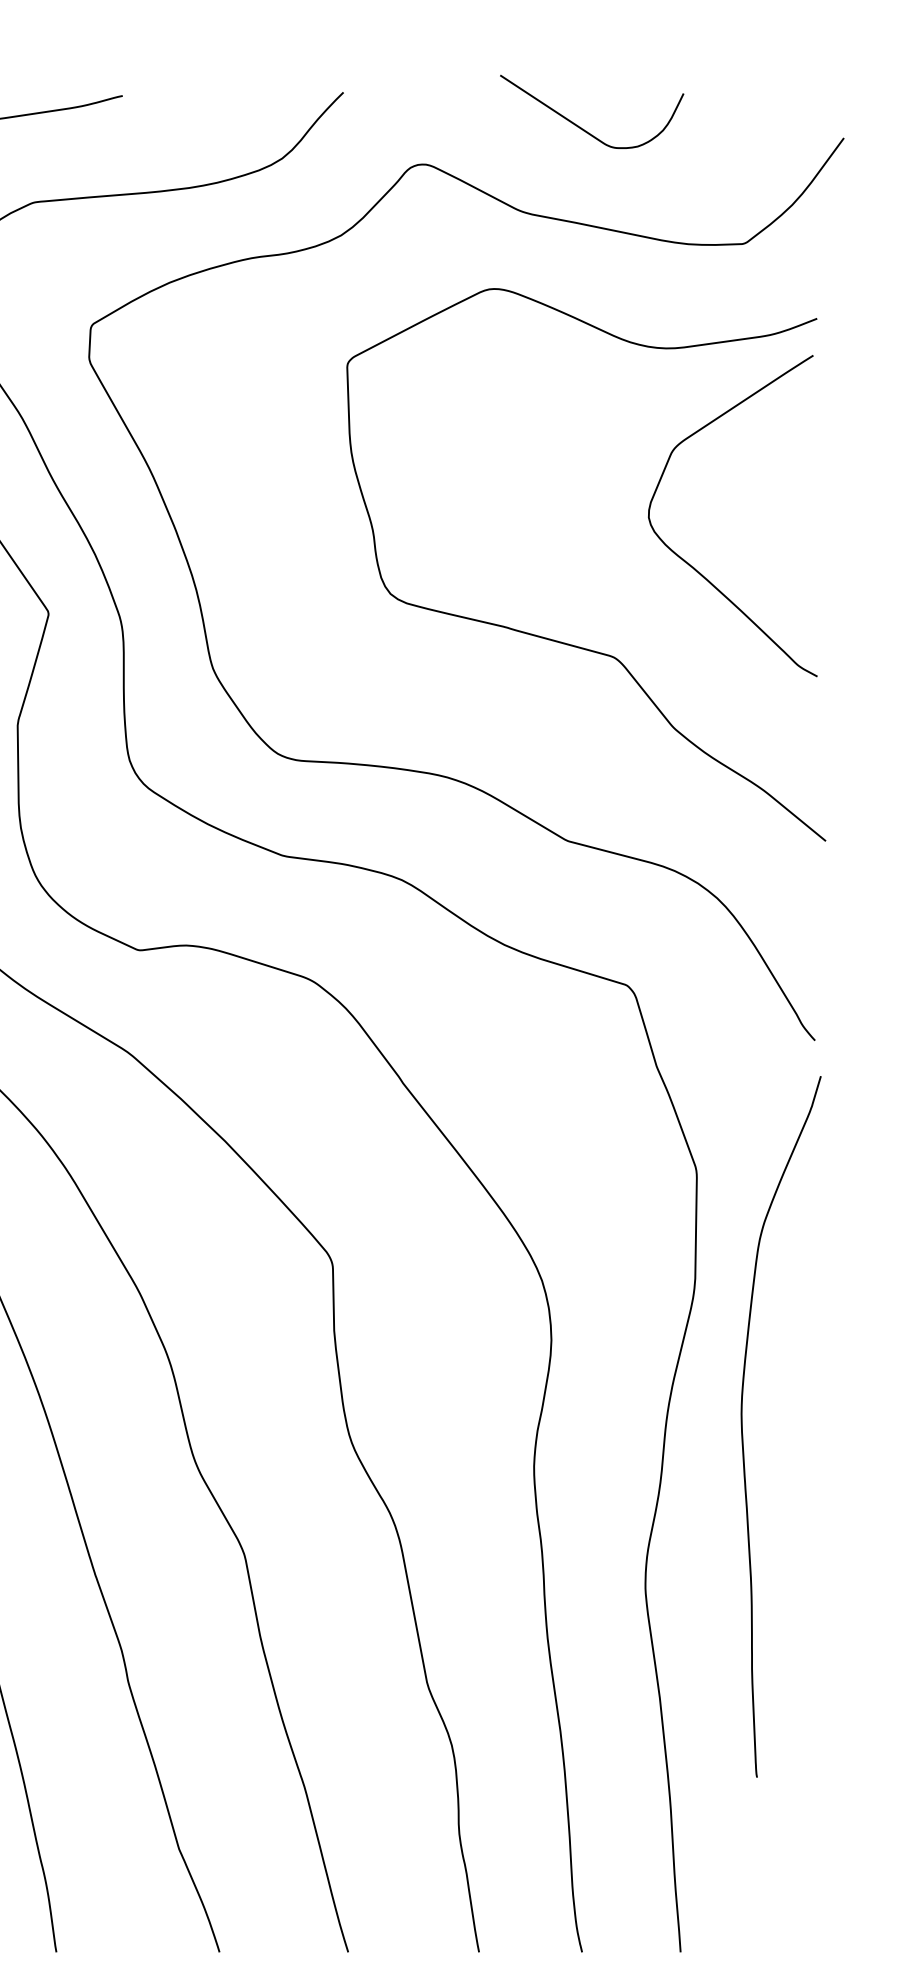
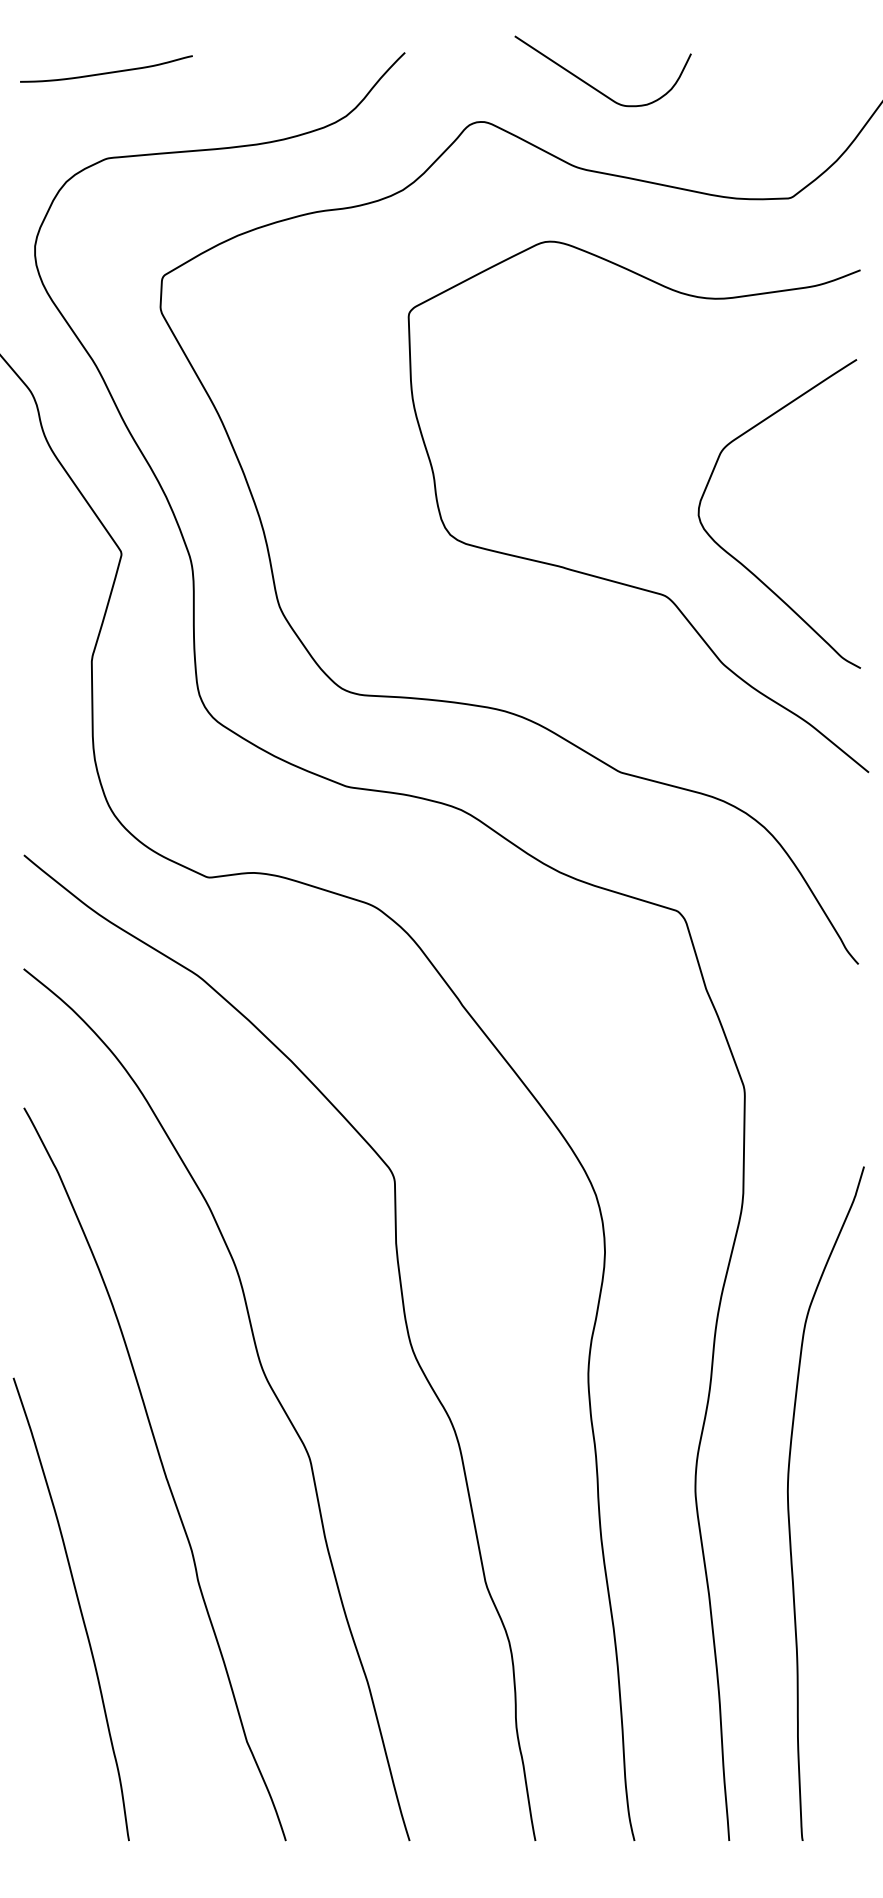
curve: (582, 127) -> (593, 86), moved
curve: (692, 565) -> (740, 561), moved
curve: (743, 1428) -> (789, 1505), moved

